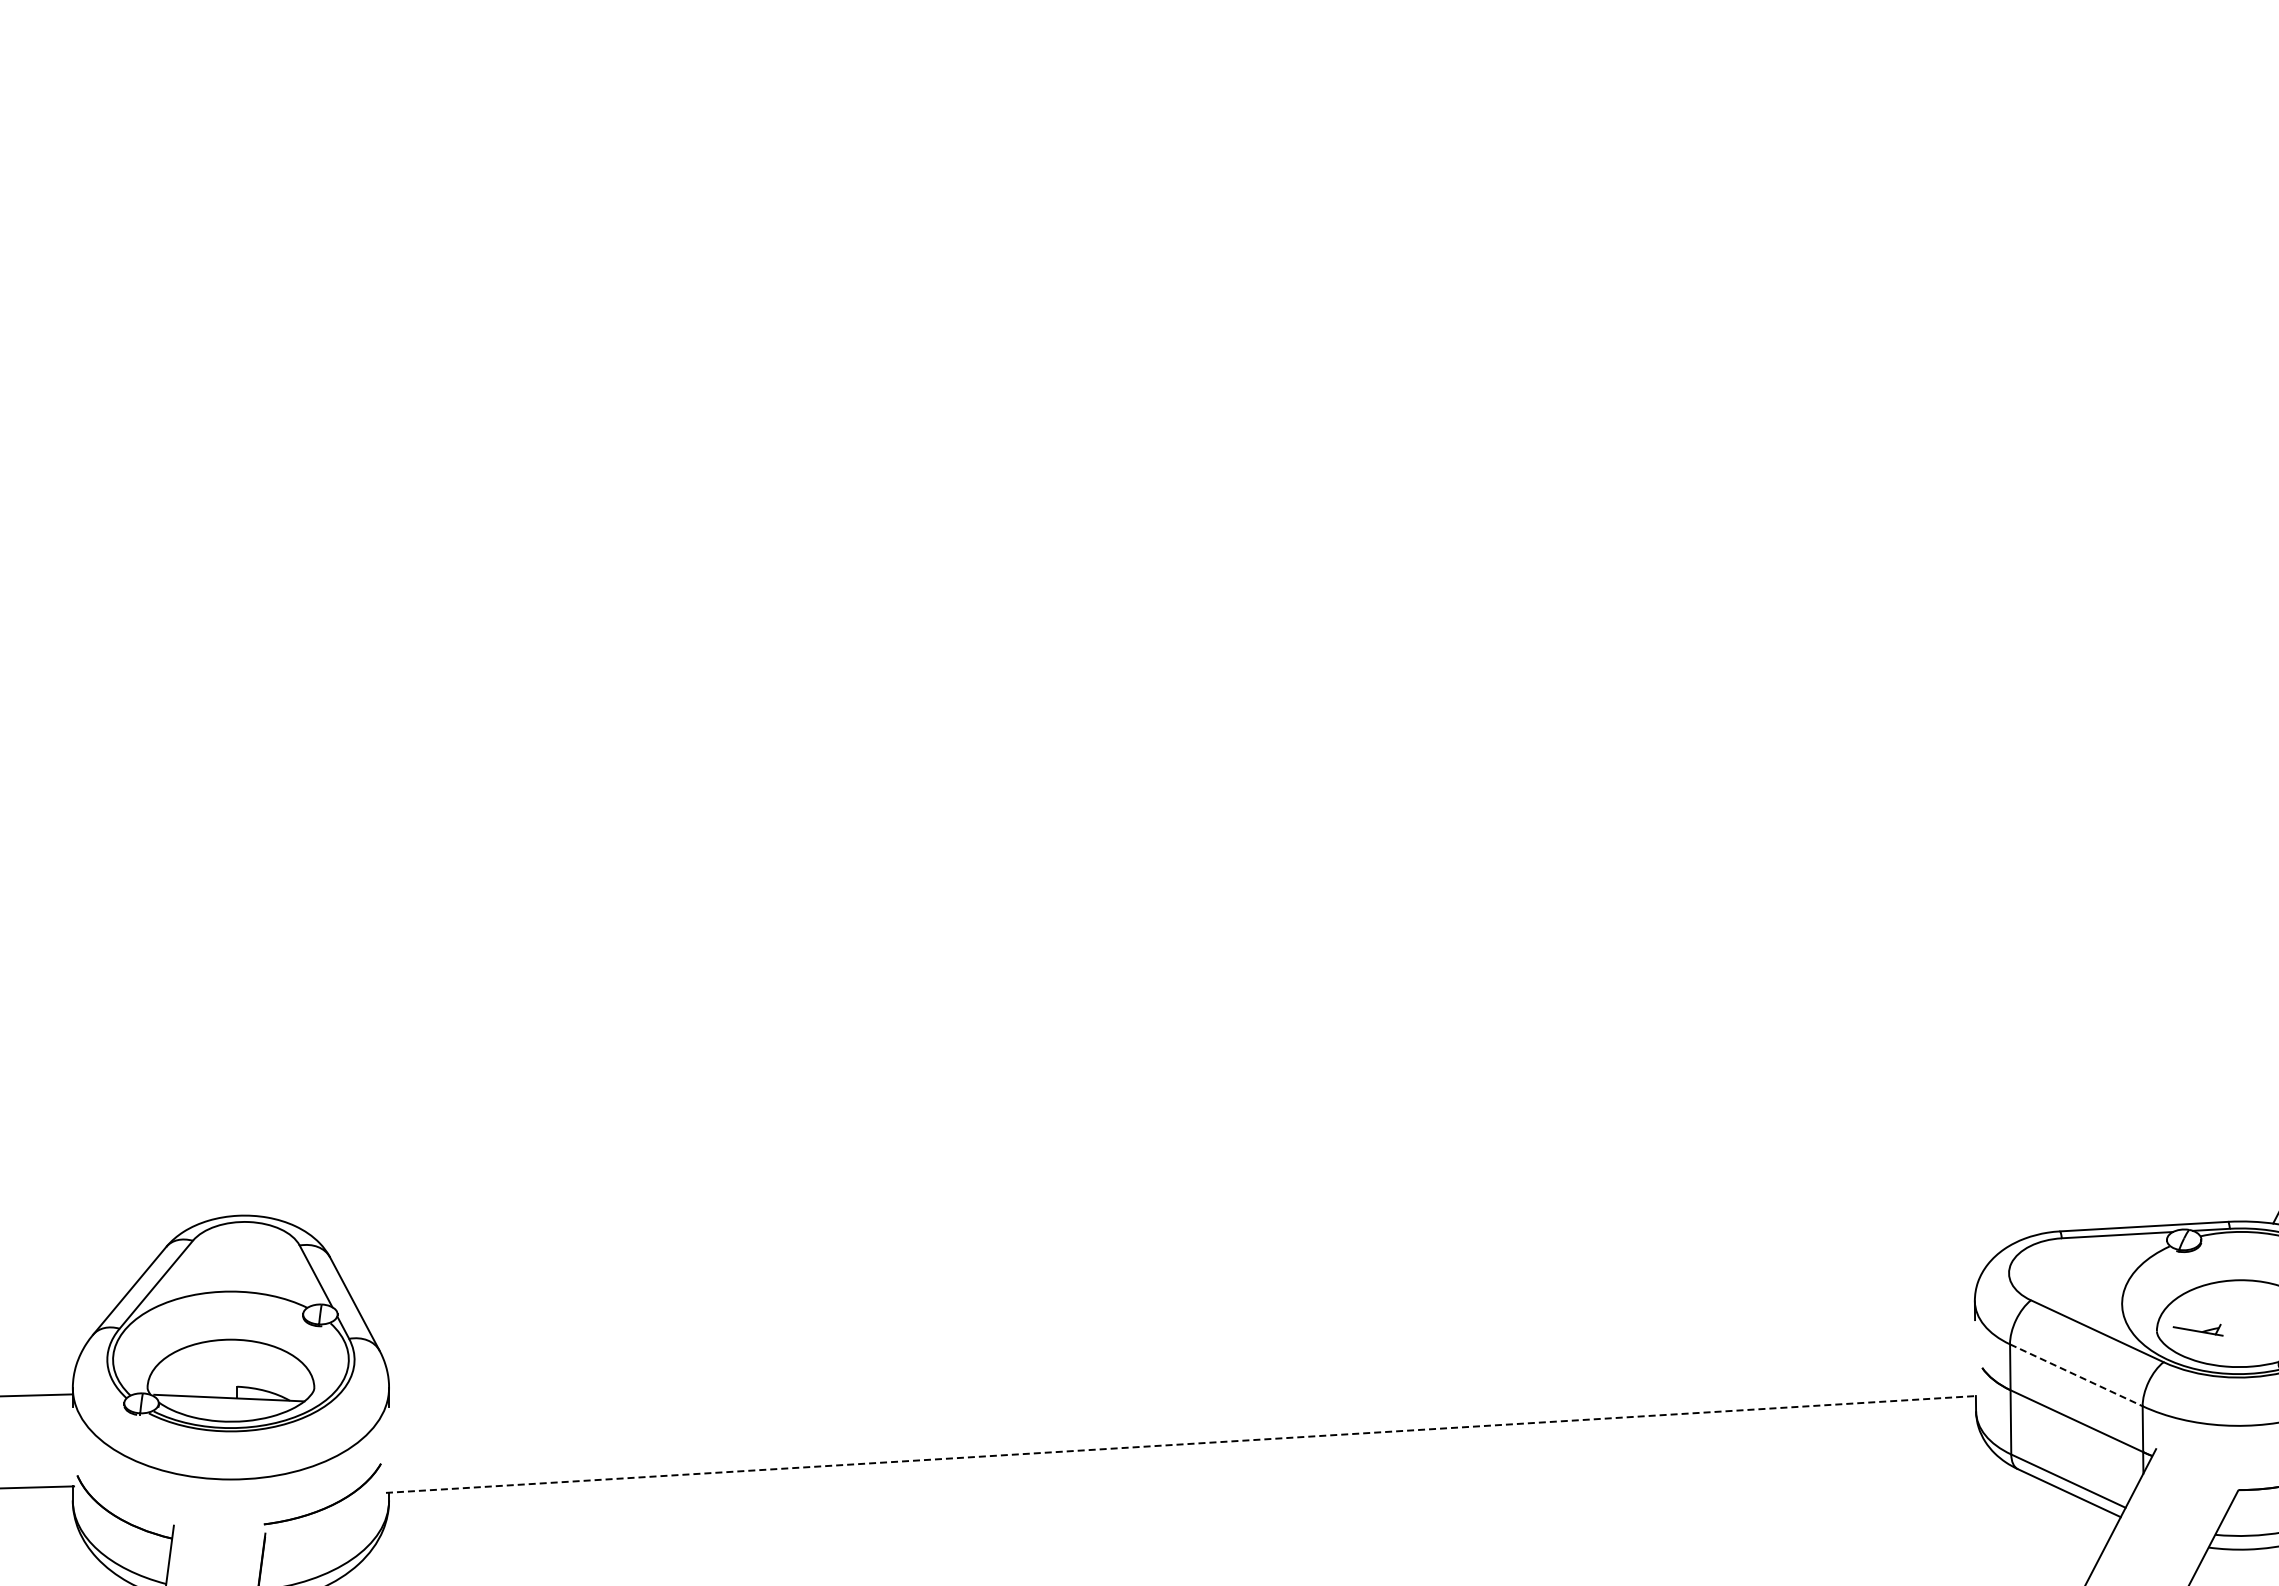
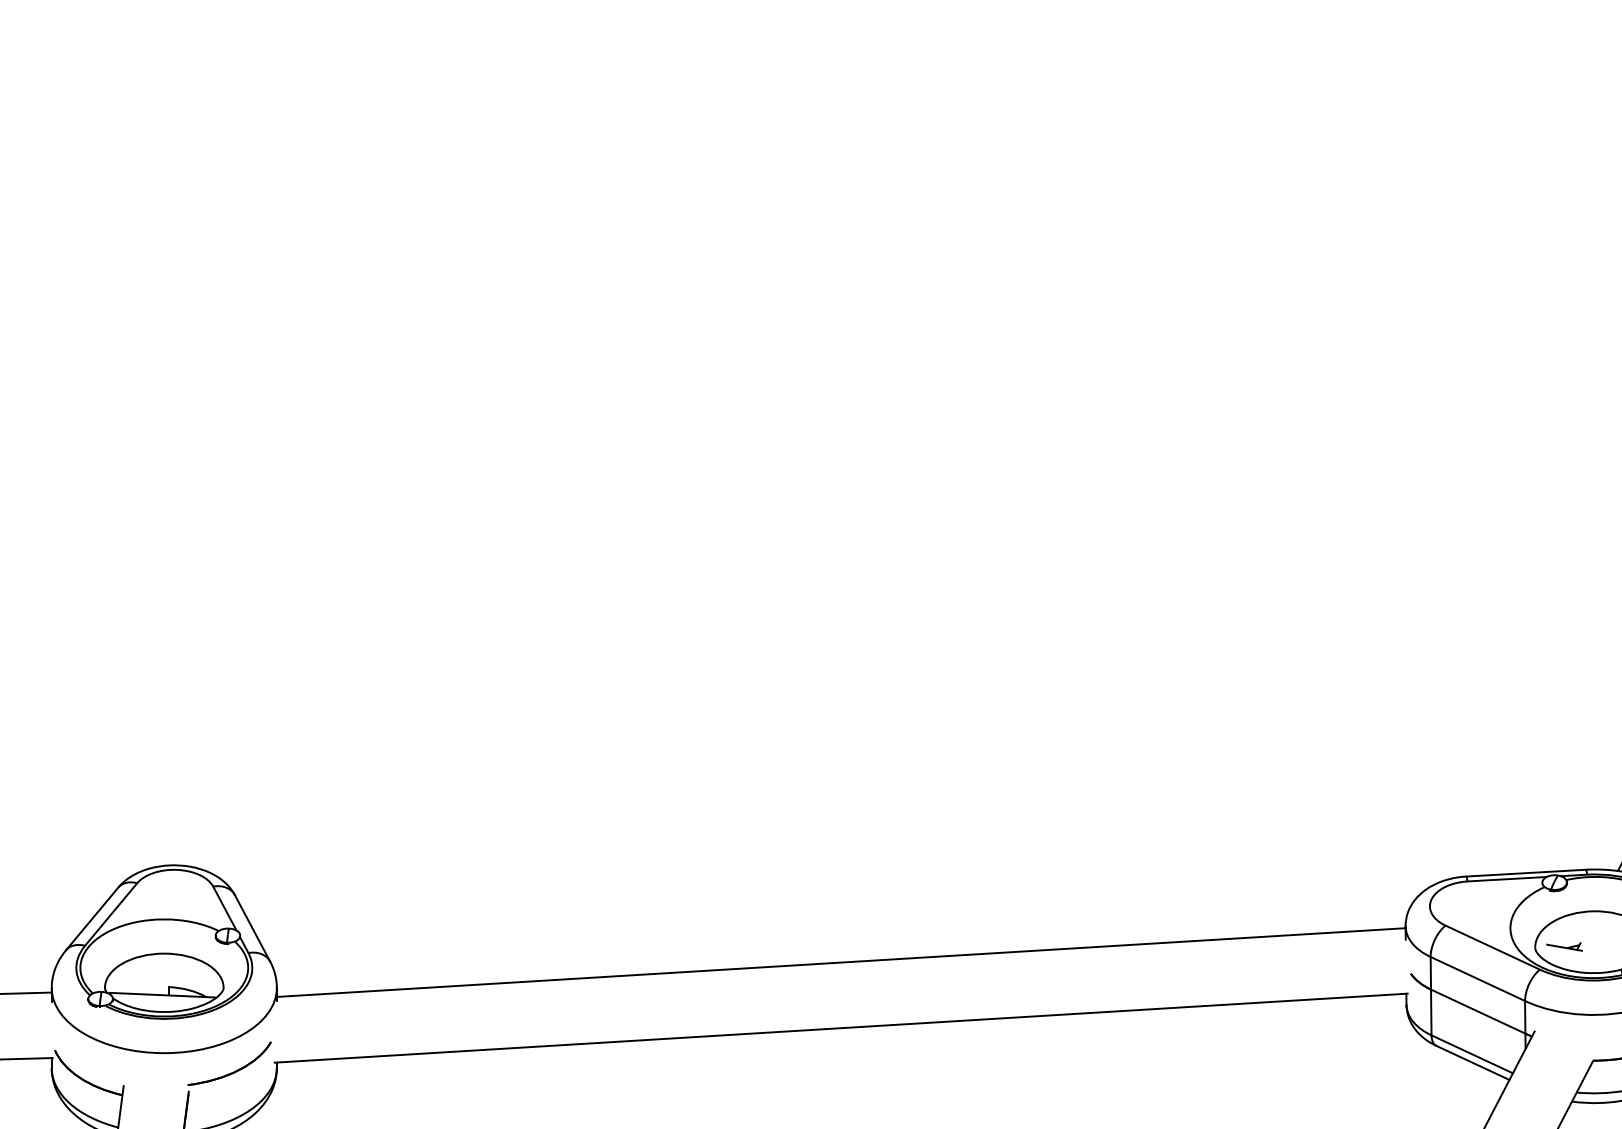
line: (1181, 1351) -> (840, 962), added
line: (2076, 1375) -> (1477, 979), dashed -> solid
line: (1182, 1444) -> (841, 1028), dashed -> solid

